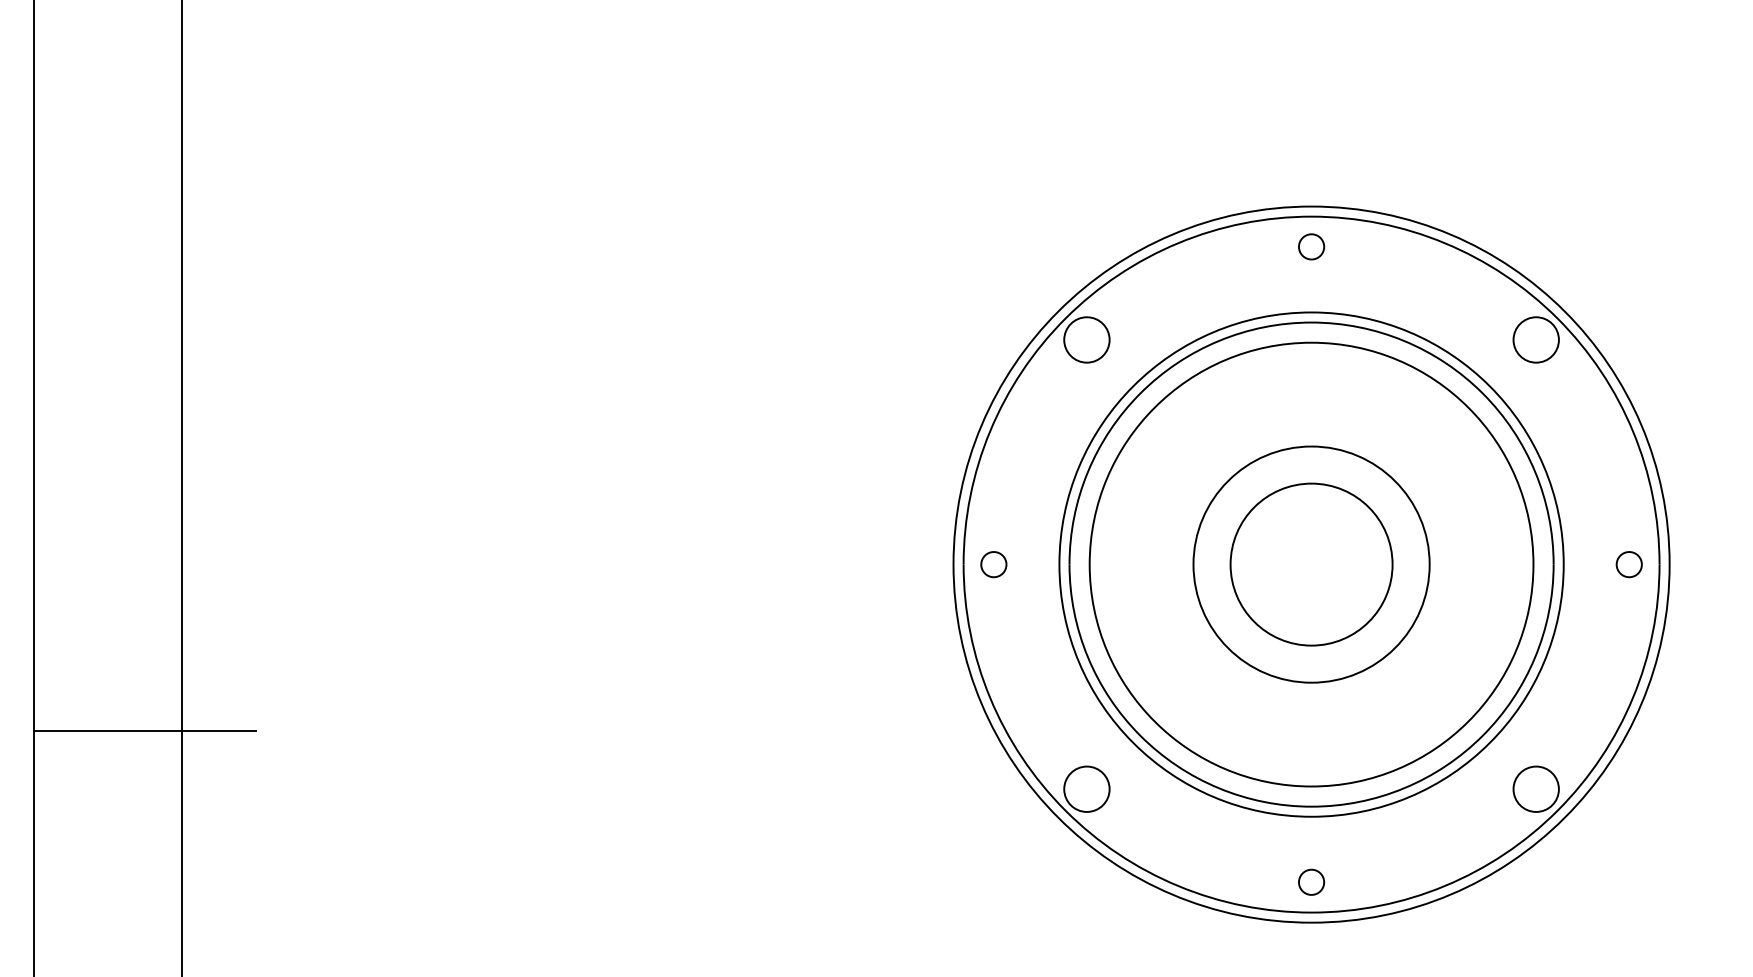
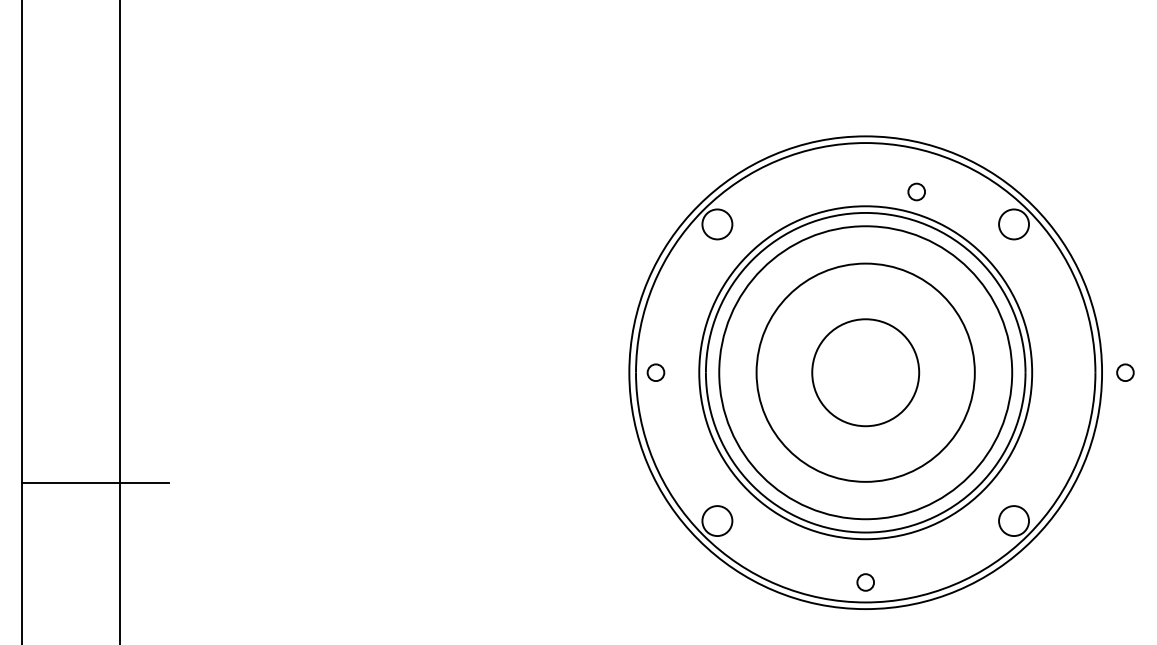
circle: (1311, 246) -> (916, 191), moved
circle: (1311, 564) -> (865, 372), size x1.4
circle: (1629, 564) -> (1125, 372), moved

